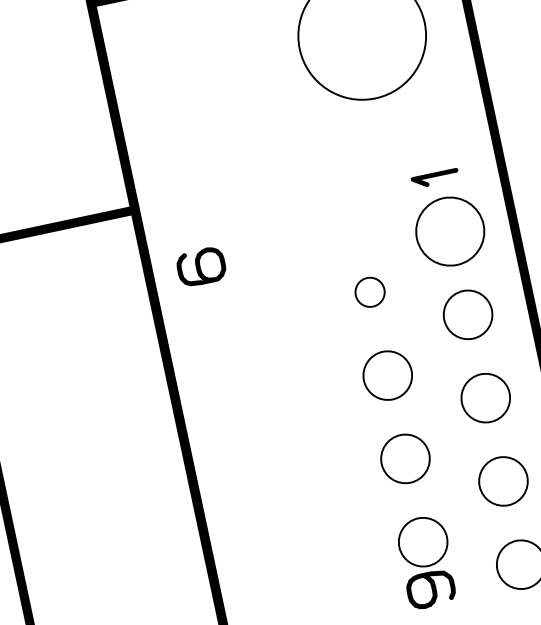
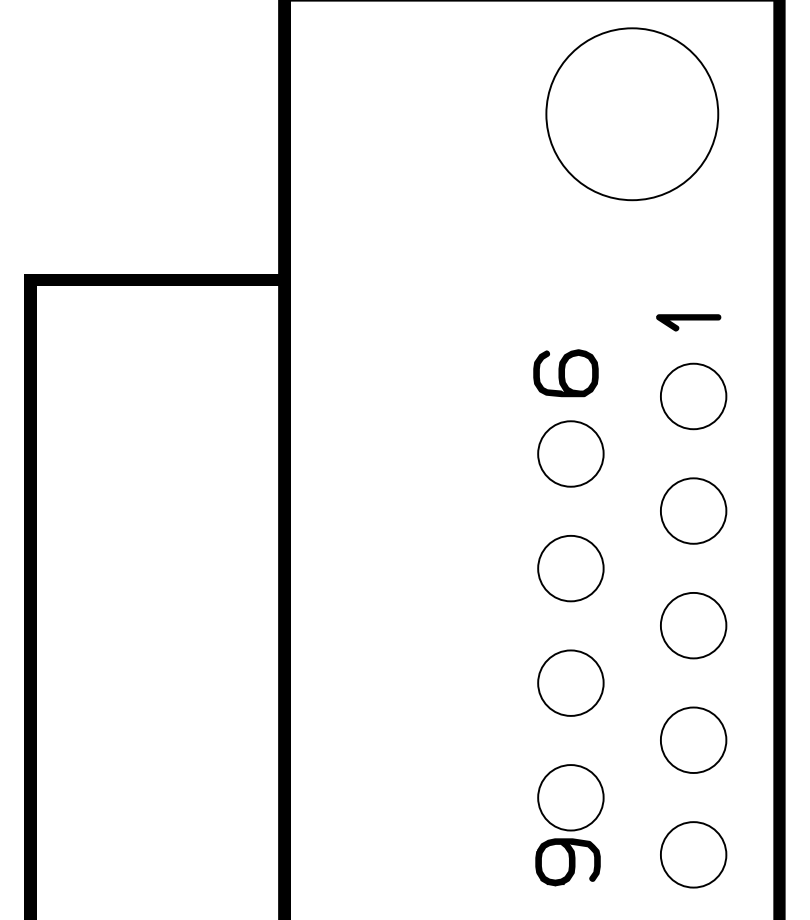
part: (450, 231) -> (693, 396), size x0.71
part: (201, 267) -> (565, 373), moved
part: (369, 292) -> (570, 453), size x1.67

